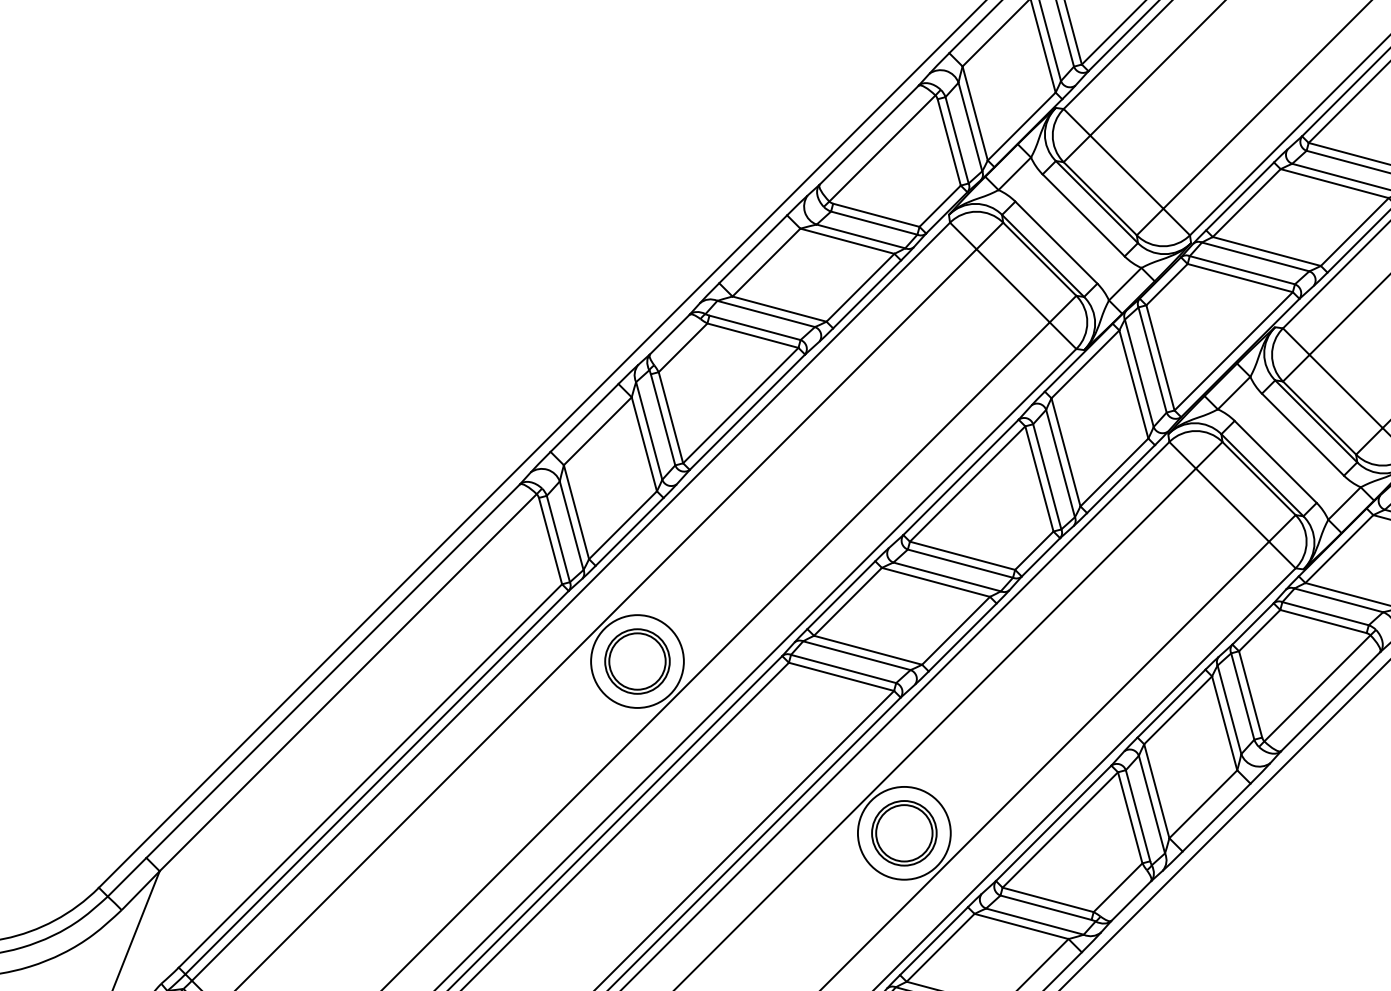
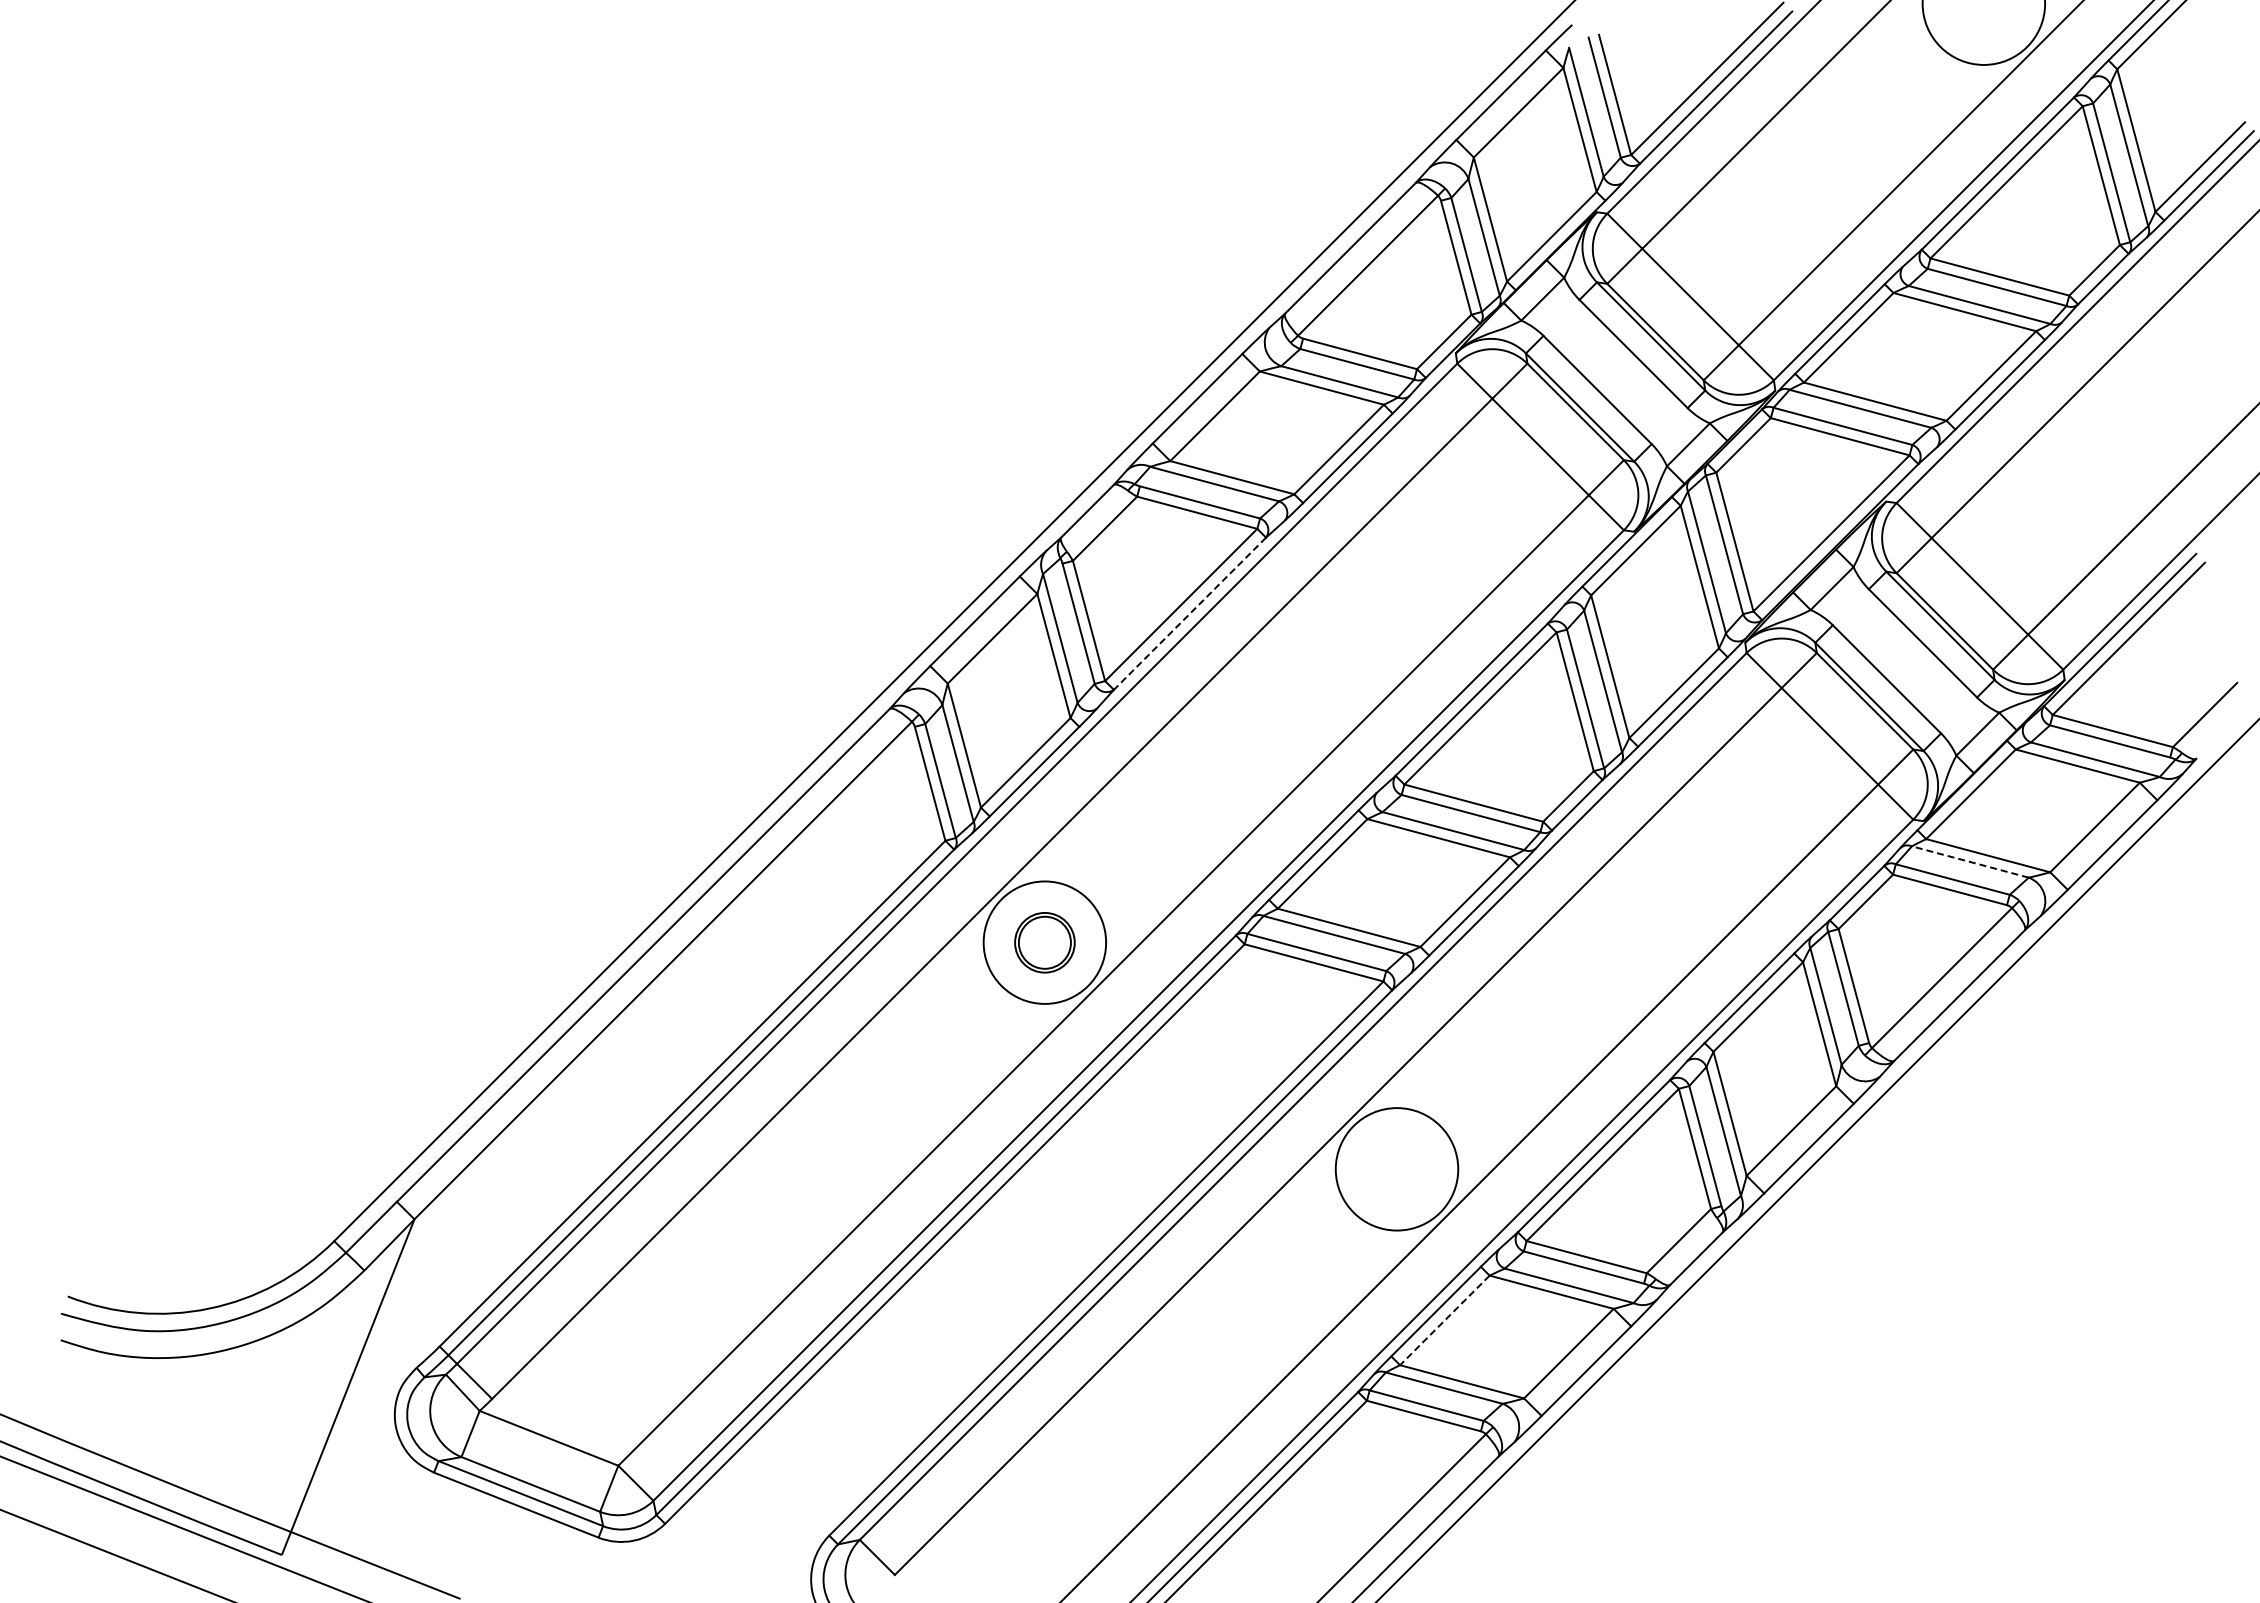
line: (747, 412) -> (1189, 613), solid -> dashed
line: (1338, 600) -> (1969, 861), solid -> dashed
part: (637, 661) -> (1044, 942), size x0.7
part: (903, 832) -> (1396, 1168), removed
line: (940, 947) -> (1444, 1320), solid -> dashed

